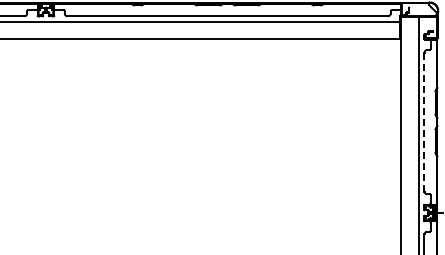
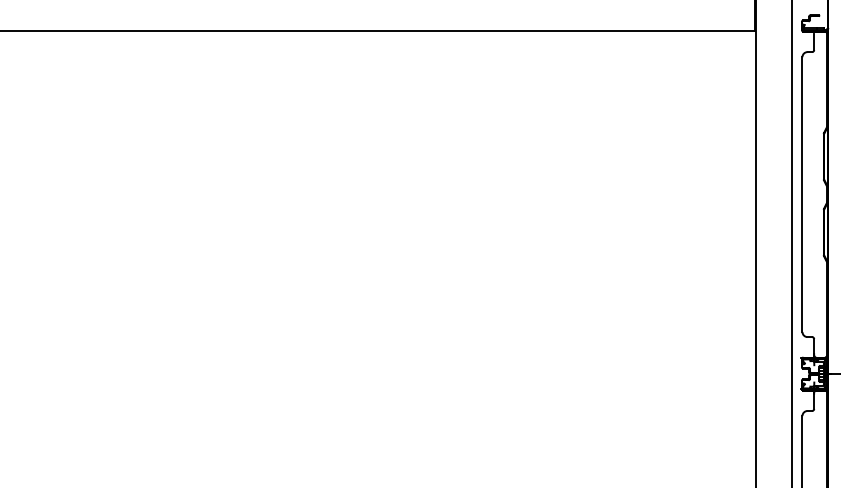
line: (424, 122) -> (802, 195), dashed -> solid

